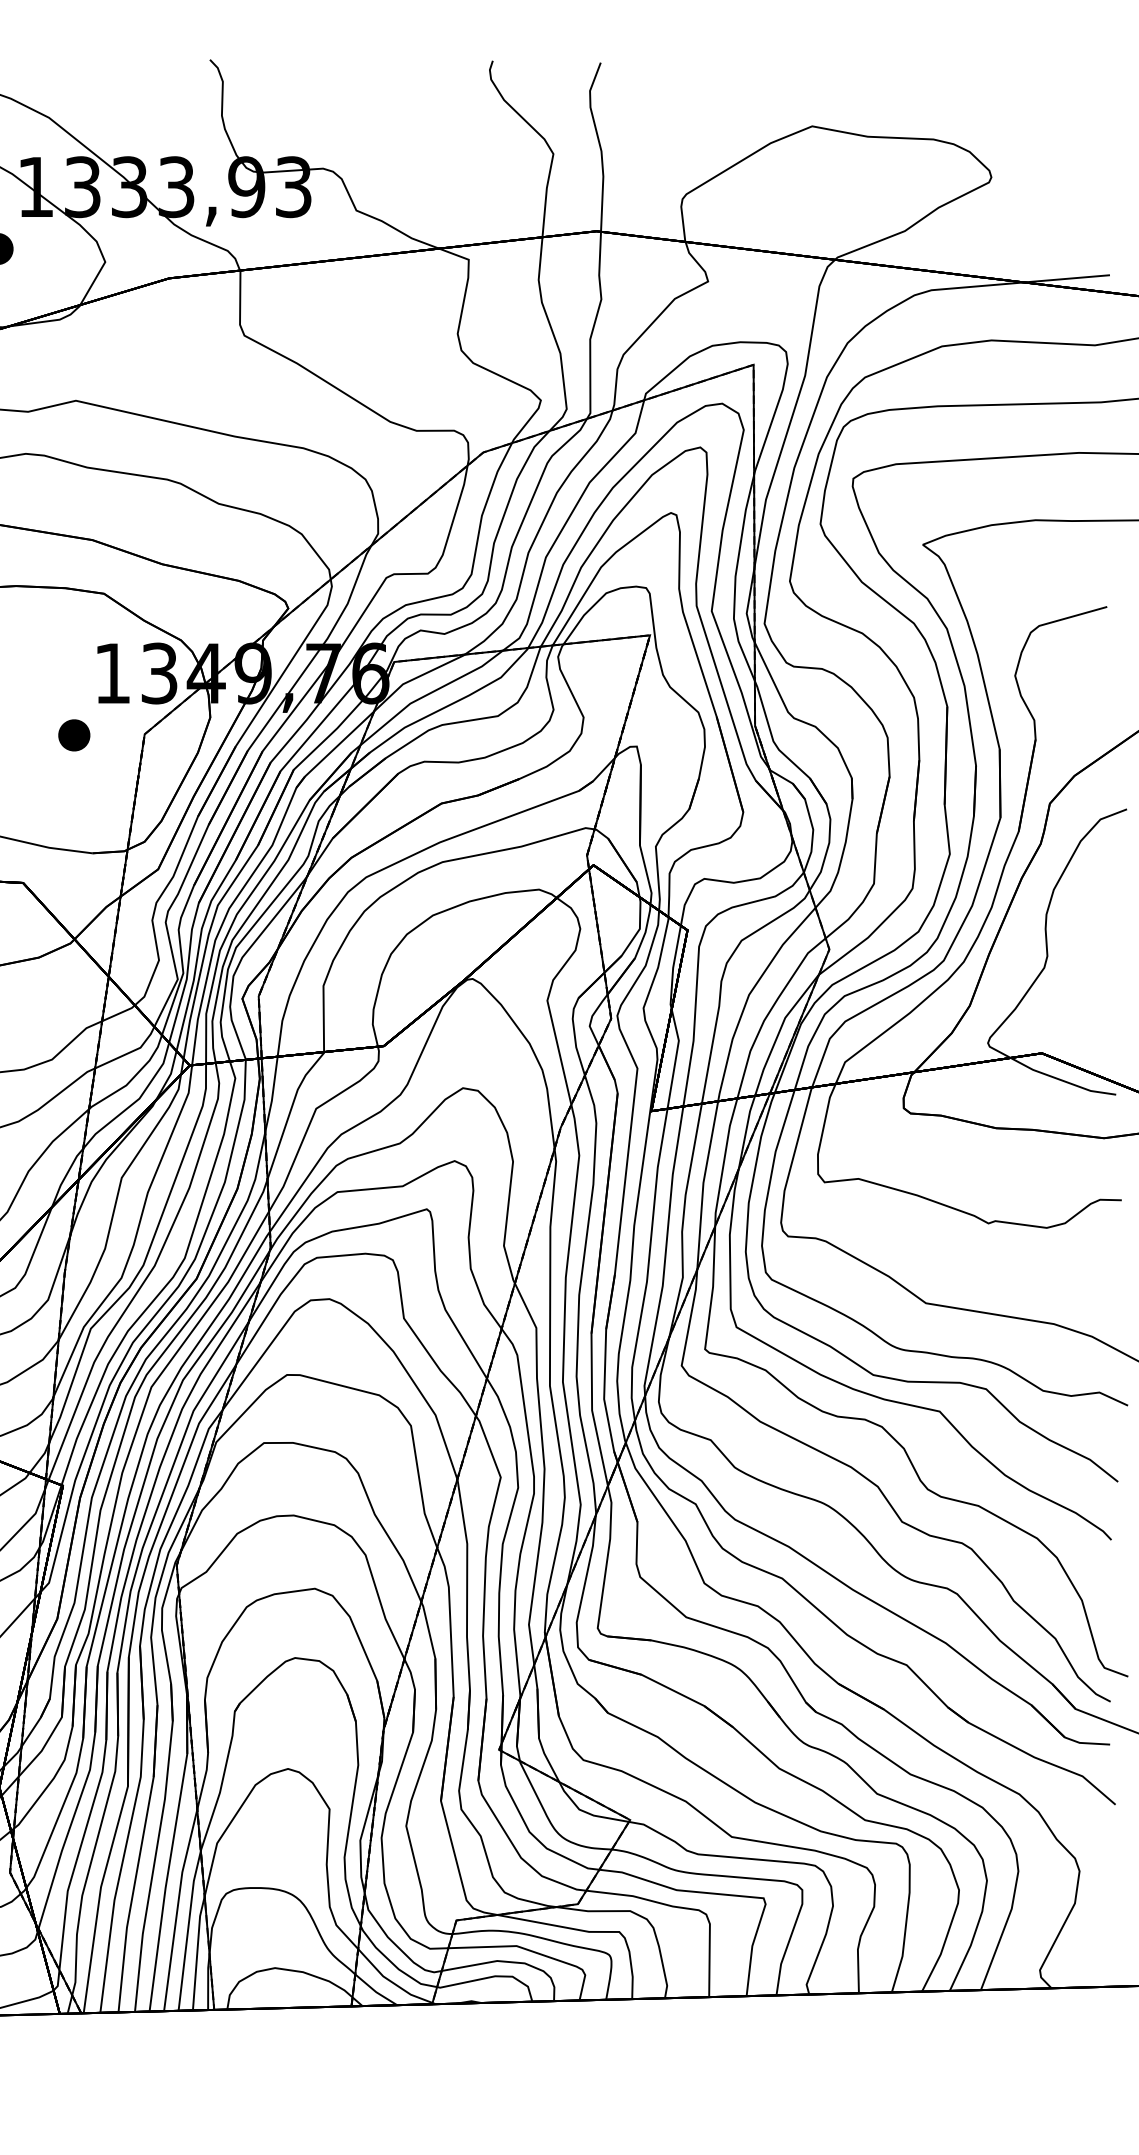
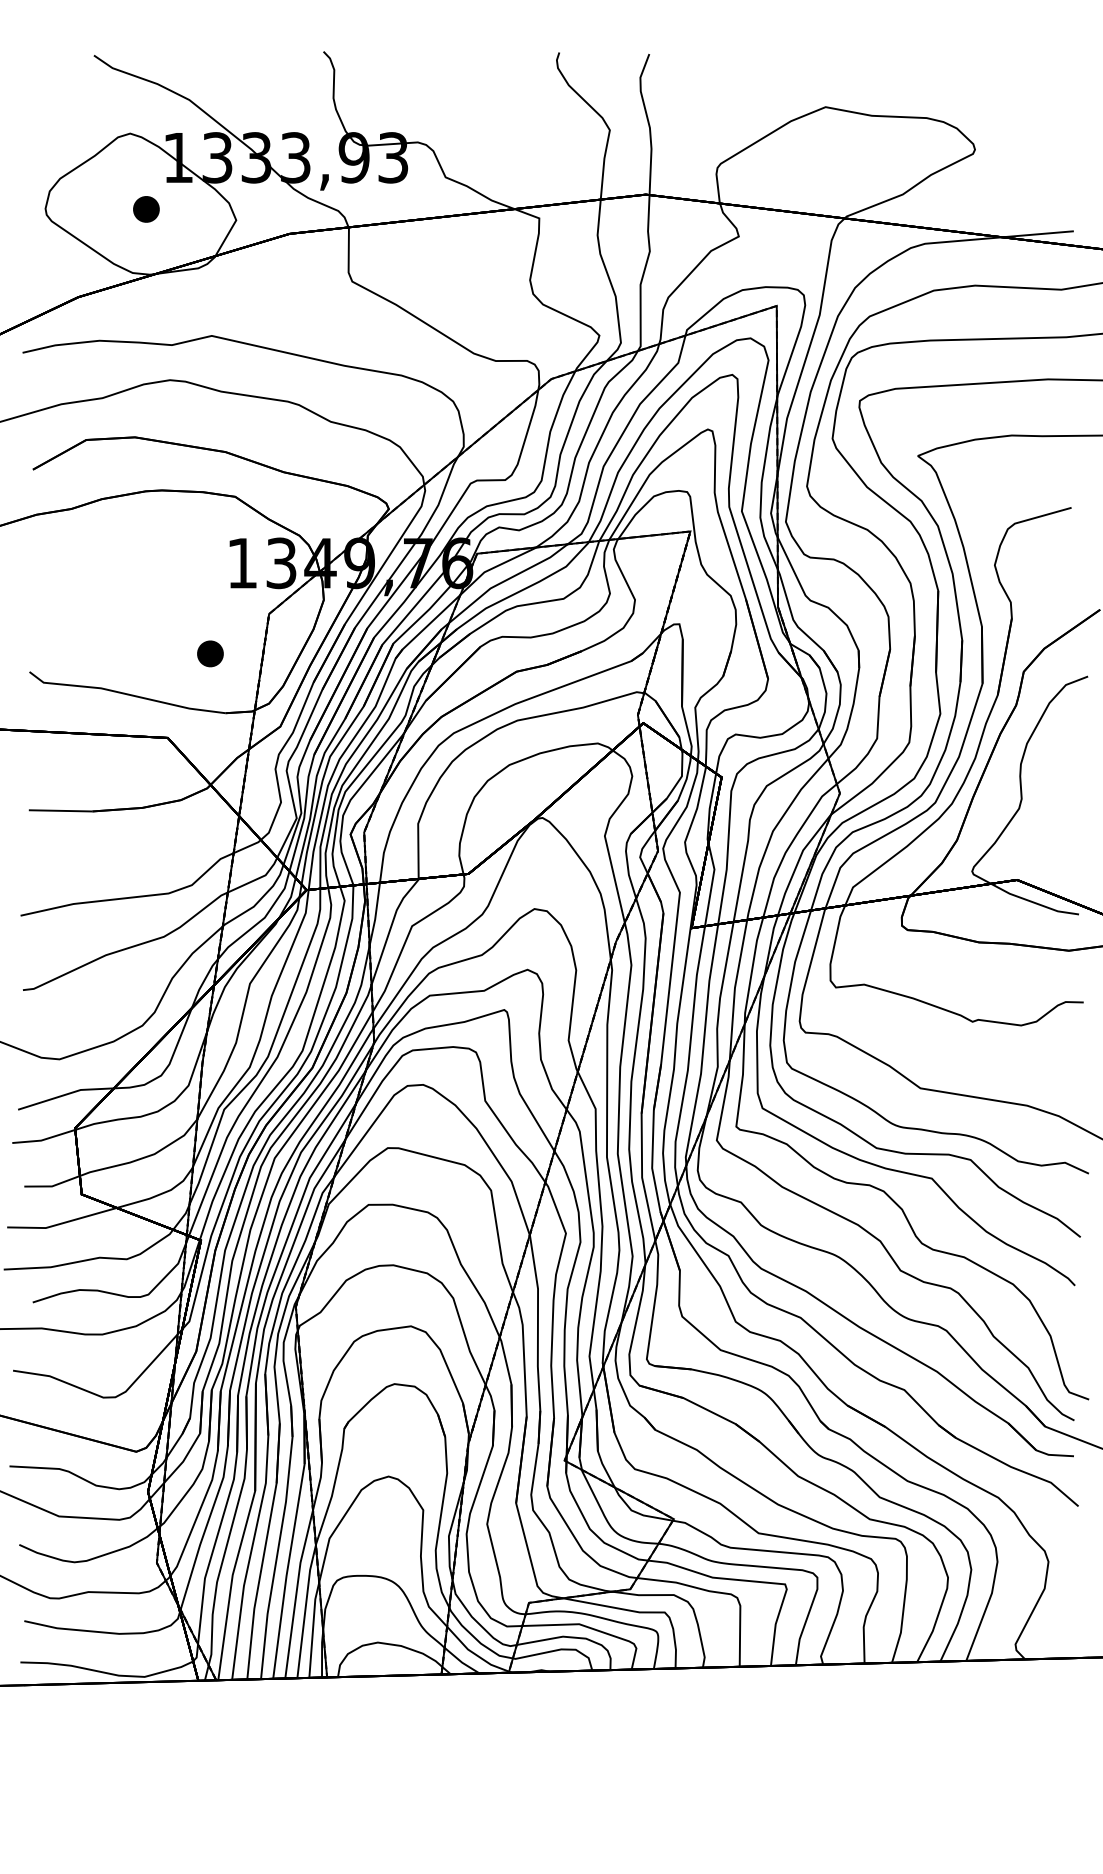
part: (74, 734) -> (210, 653), moved

